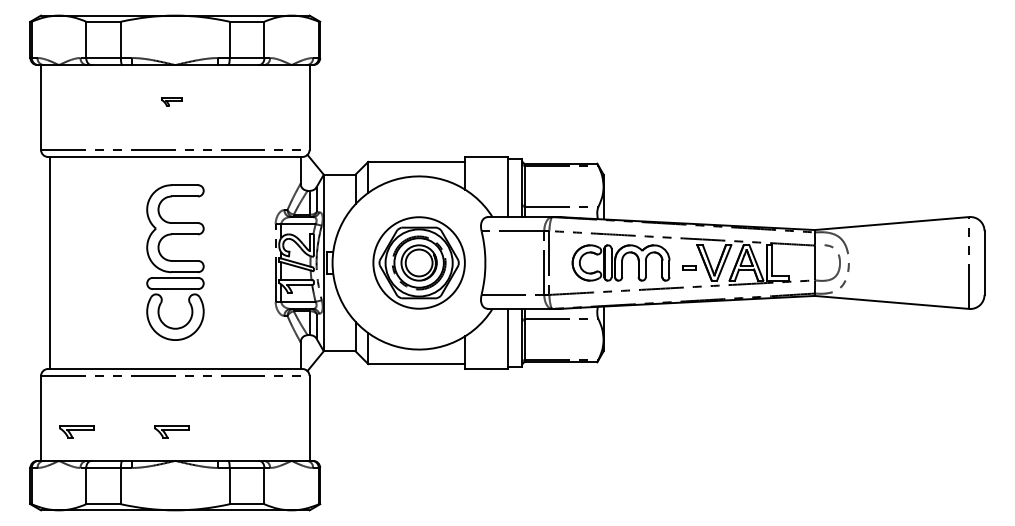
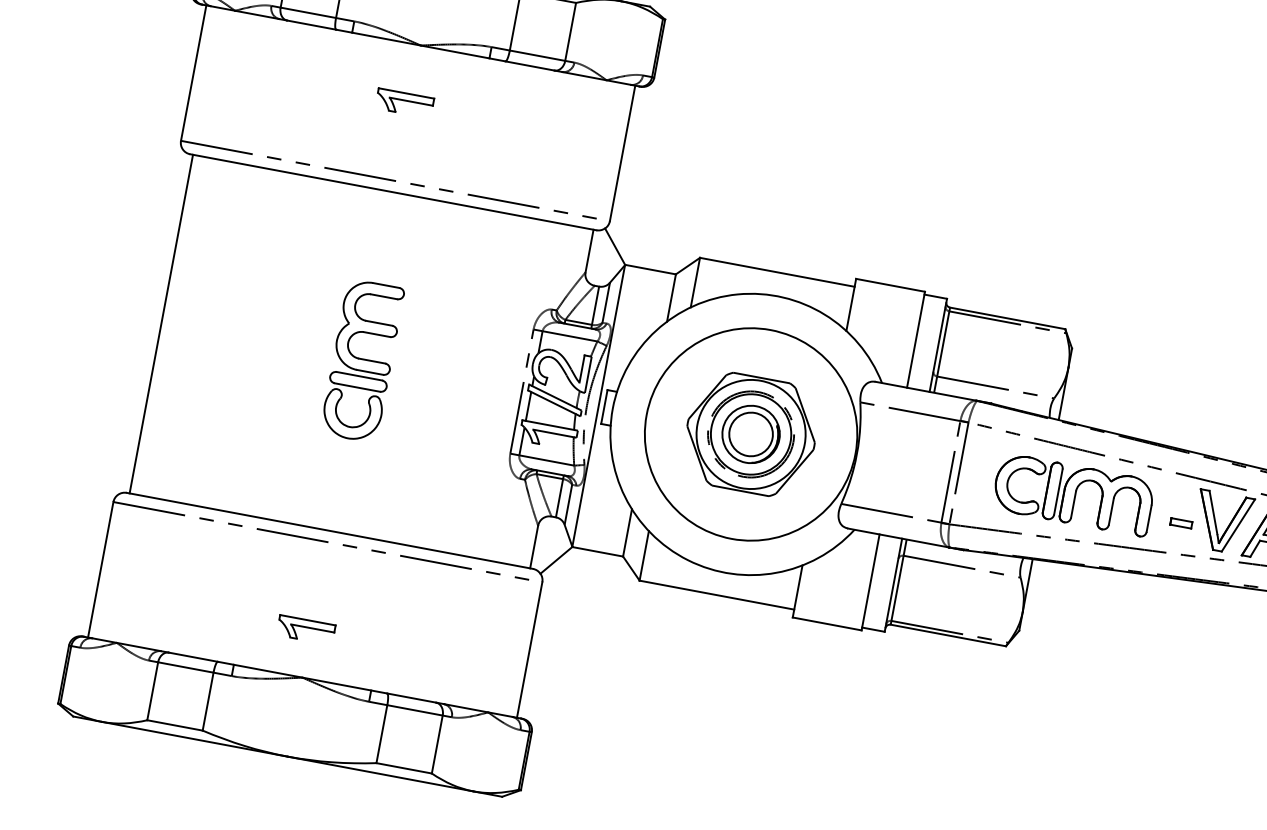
part: (171, 101) -> (403, 102), size x1.67
part: (175, 262) -> (362, 360), size x0.62
circle: (418, 262) -> (750, 433), size x1.43
part: (76, 431) -> (153, 601), removed

